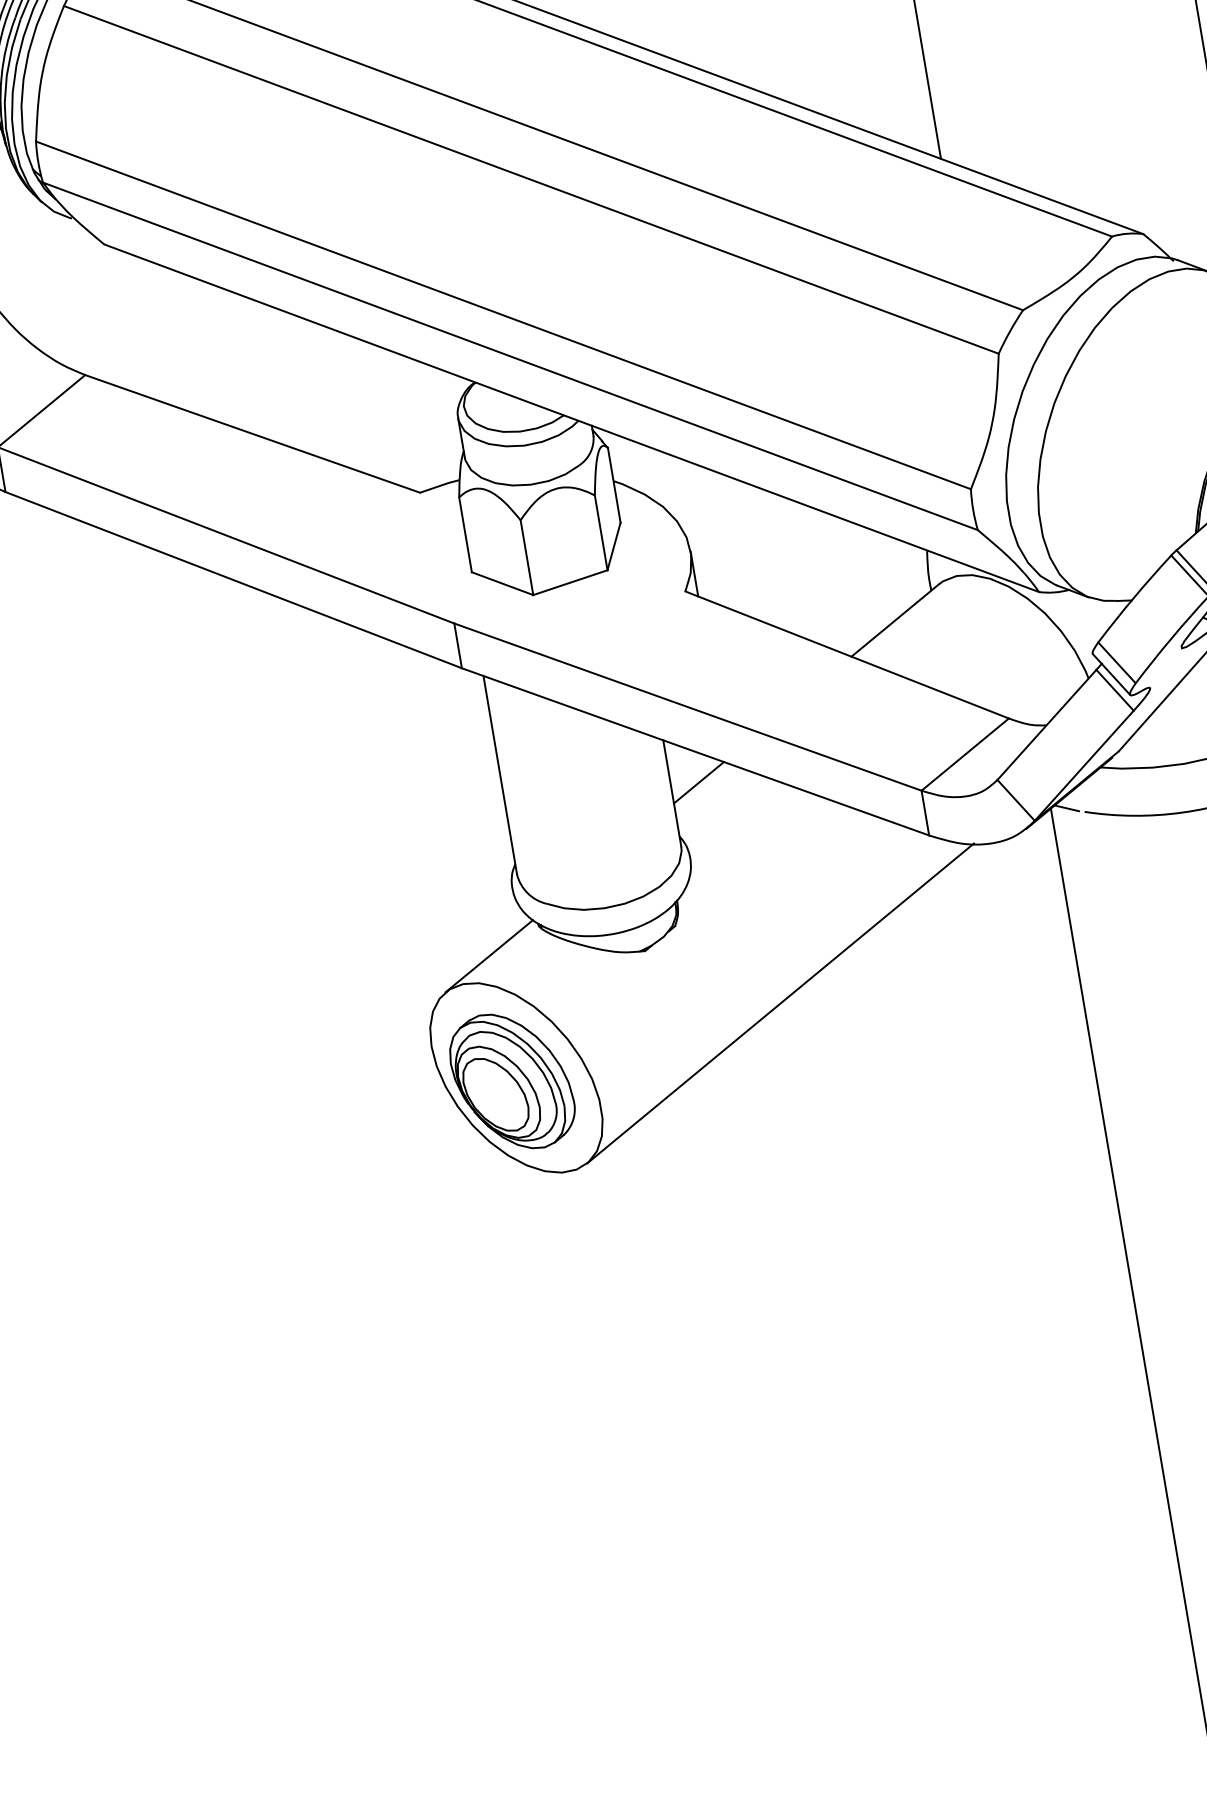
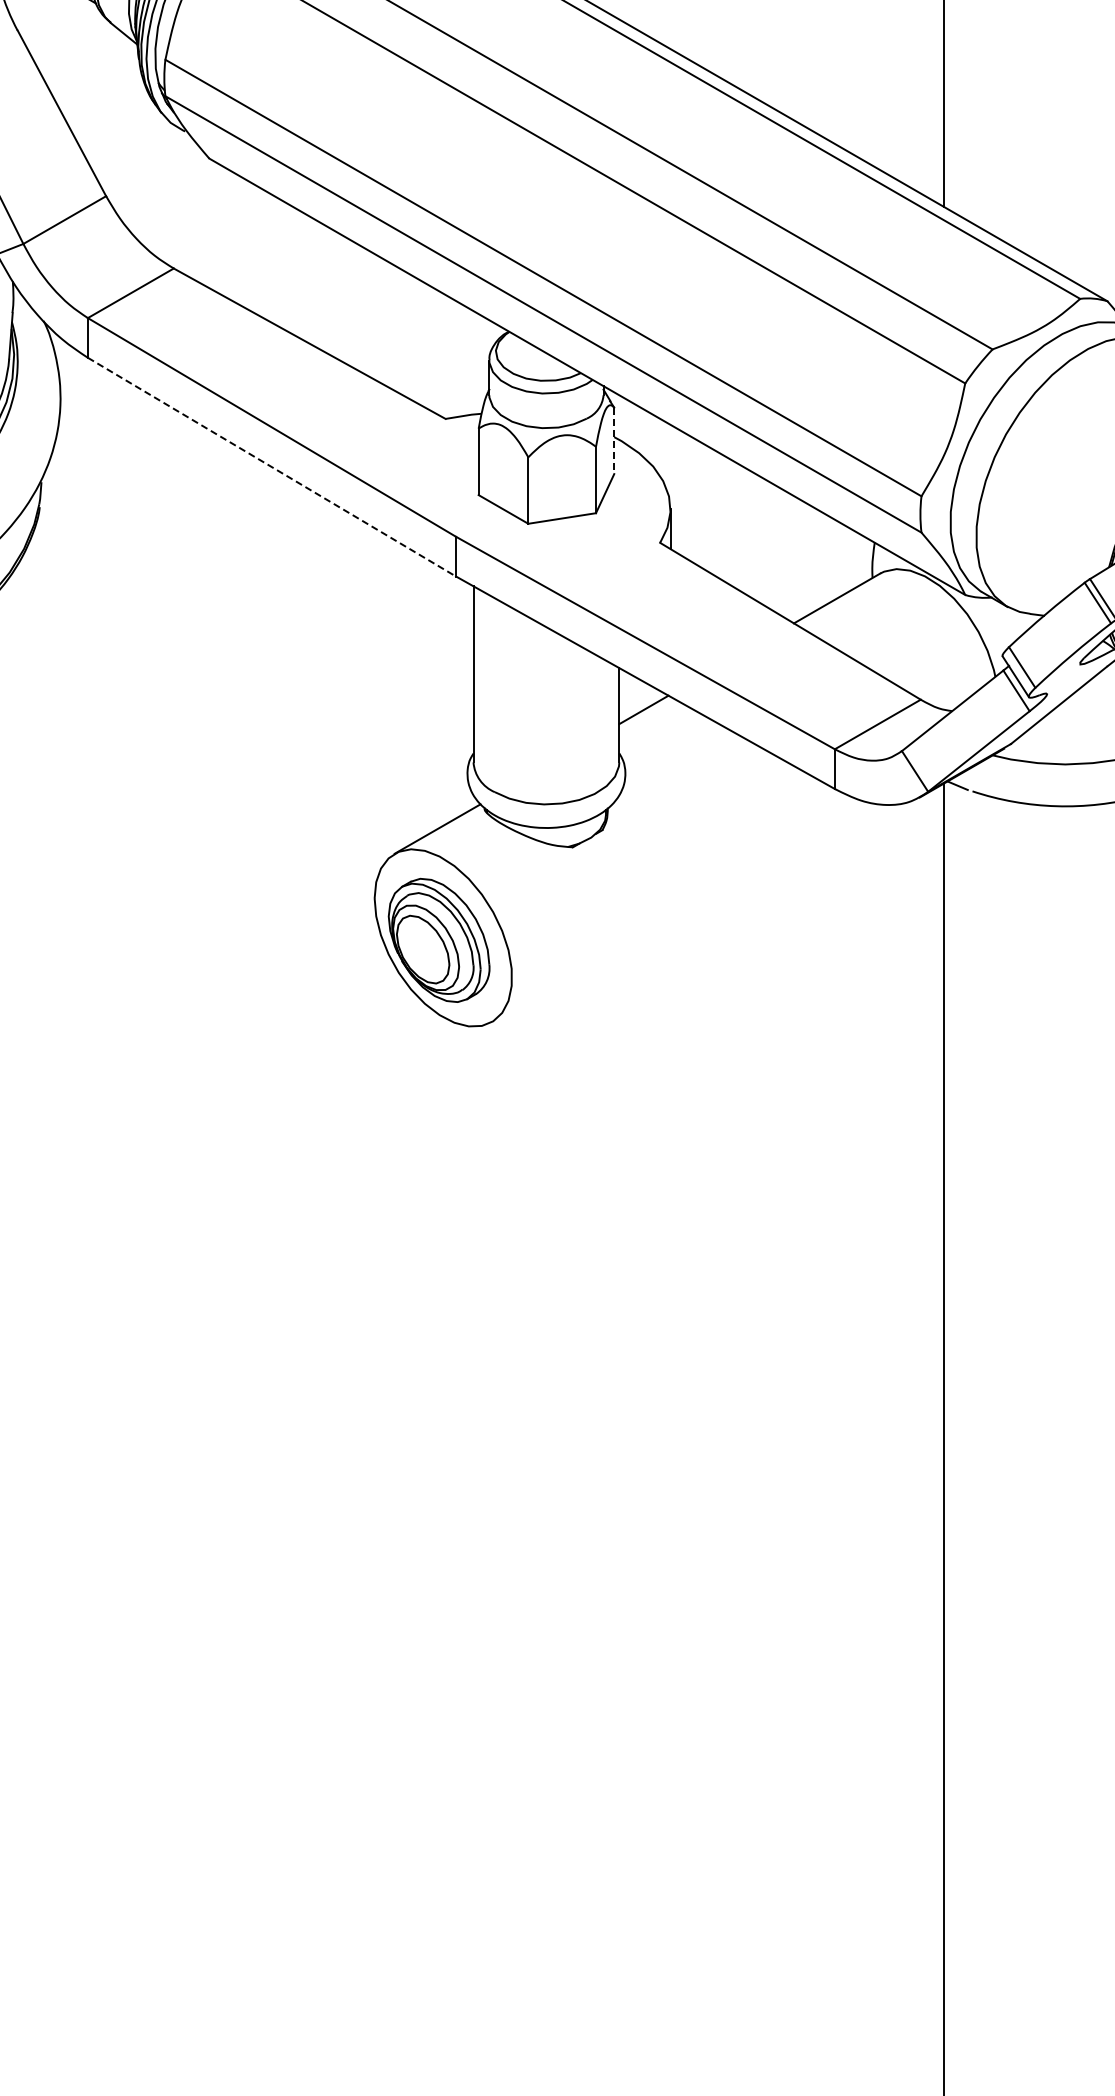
line: (614, 485) -> (614, 441), solid -> dashed
line: (234, 580) -> (272, 467), solid -> dashed
line: (779, 1003) -> (681, 912), removed

